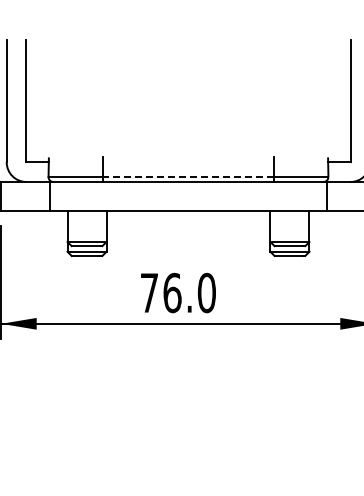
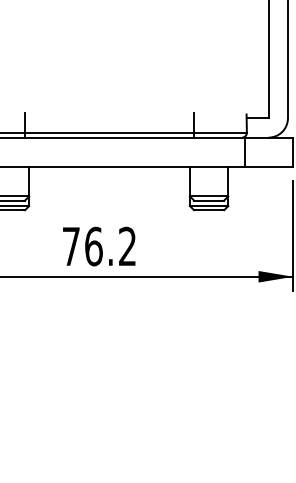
line: (188, 177) -> (109, 133), dashed -> solid
text: (206, 292) -> (127, 246), 76.0 -> 76.2

